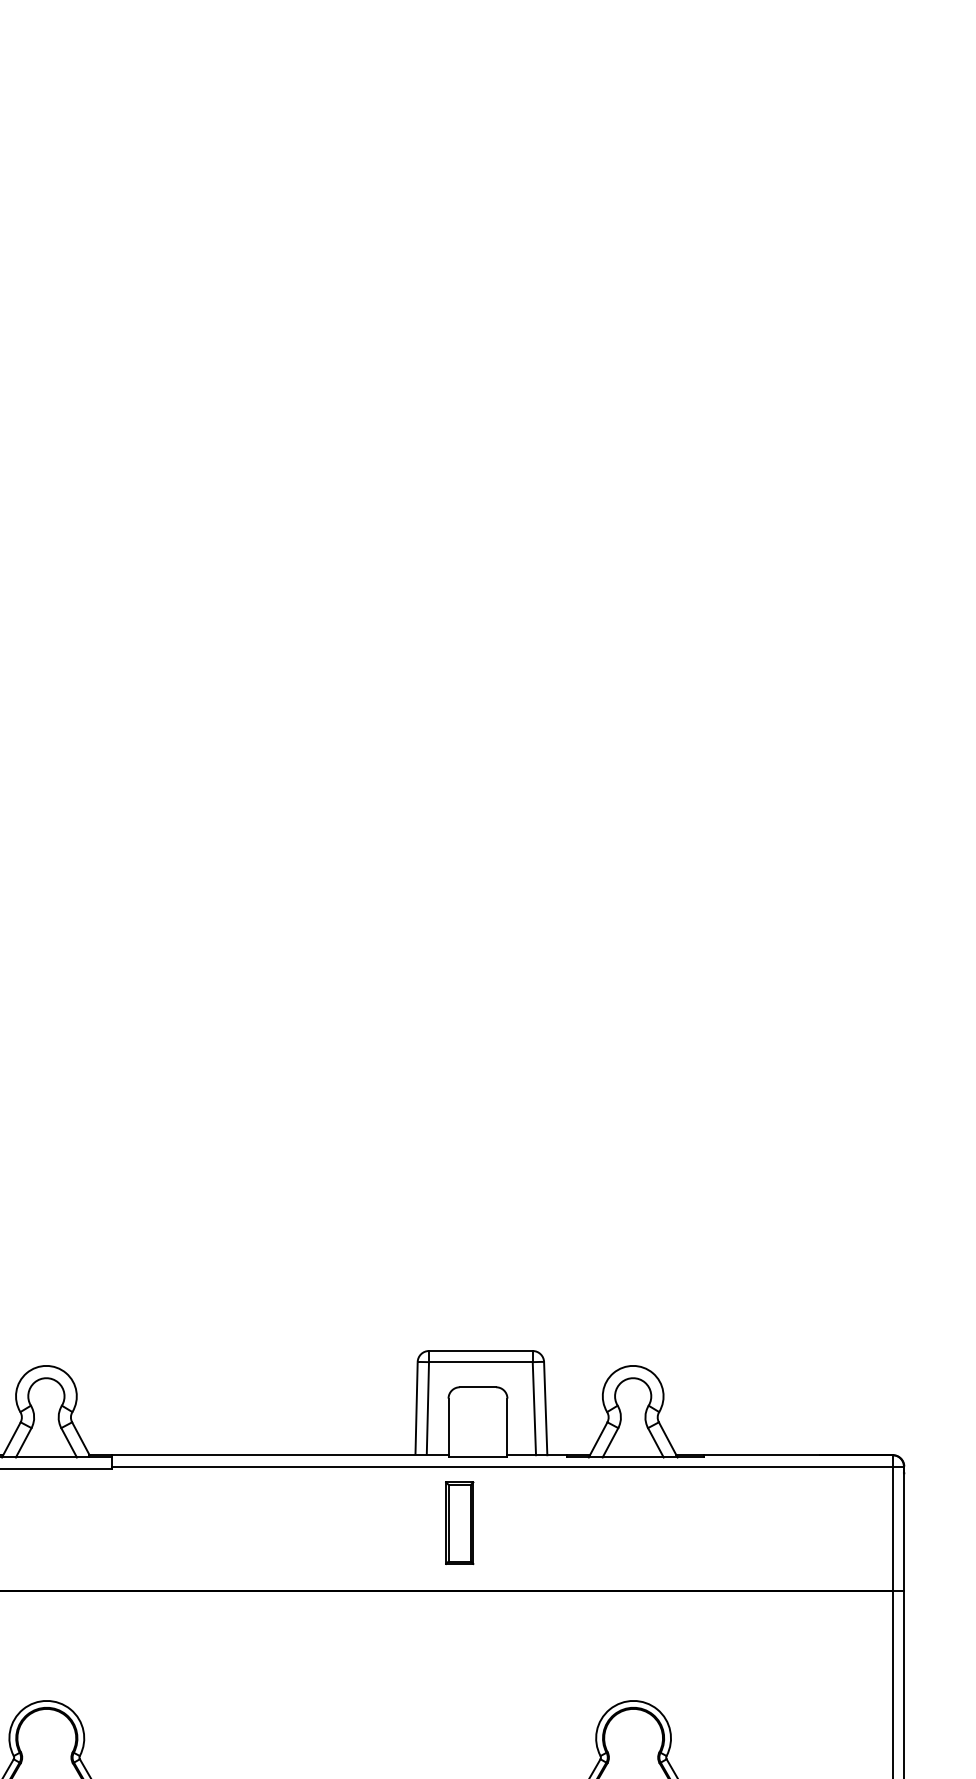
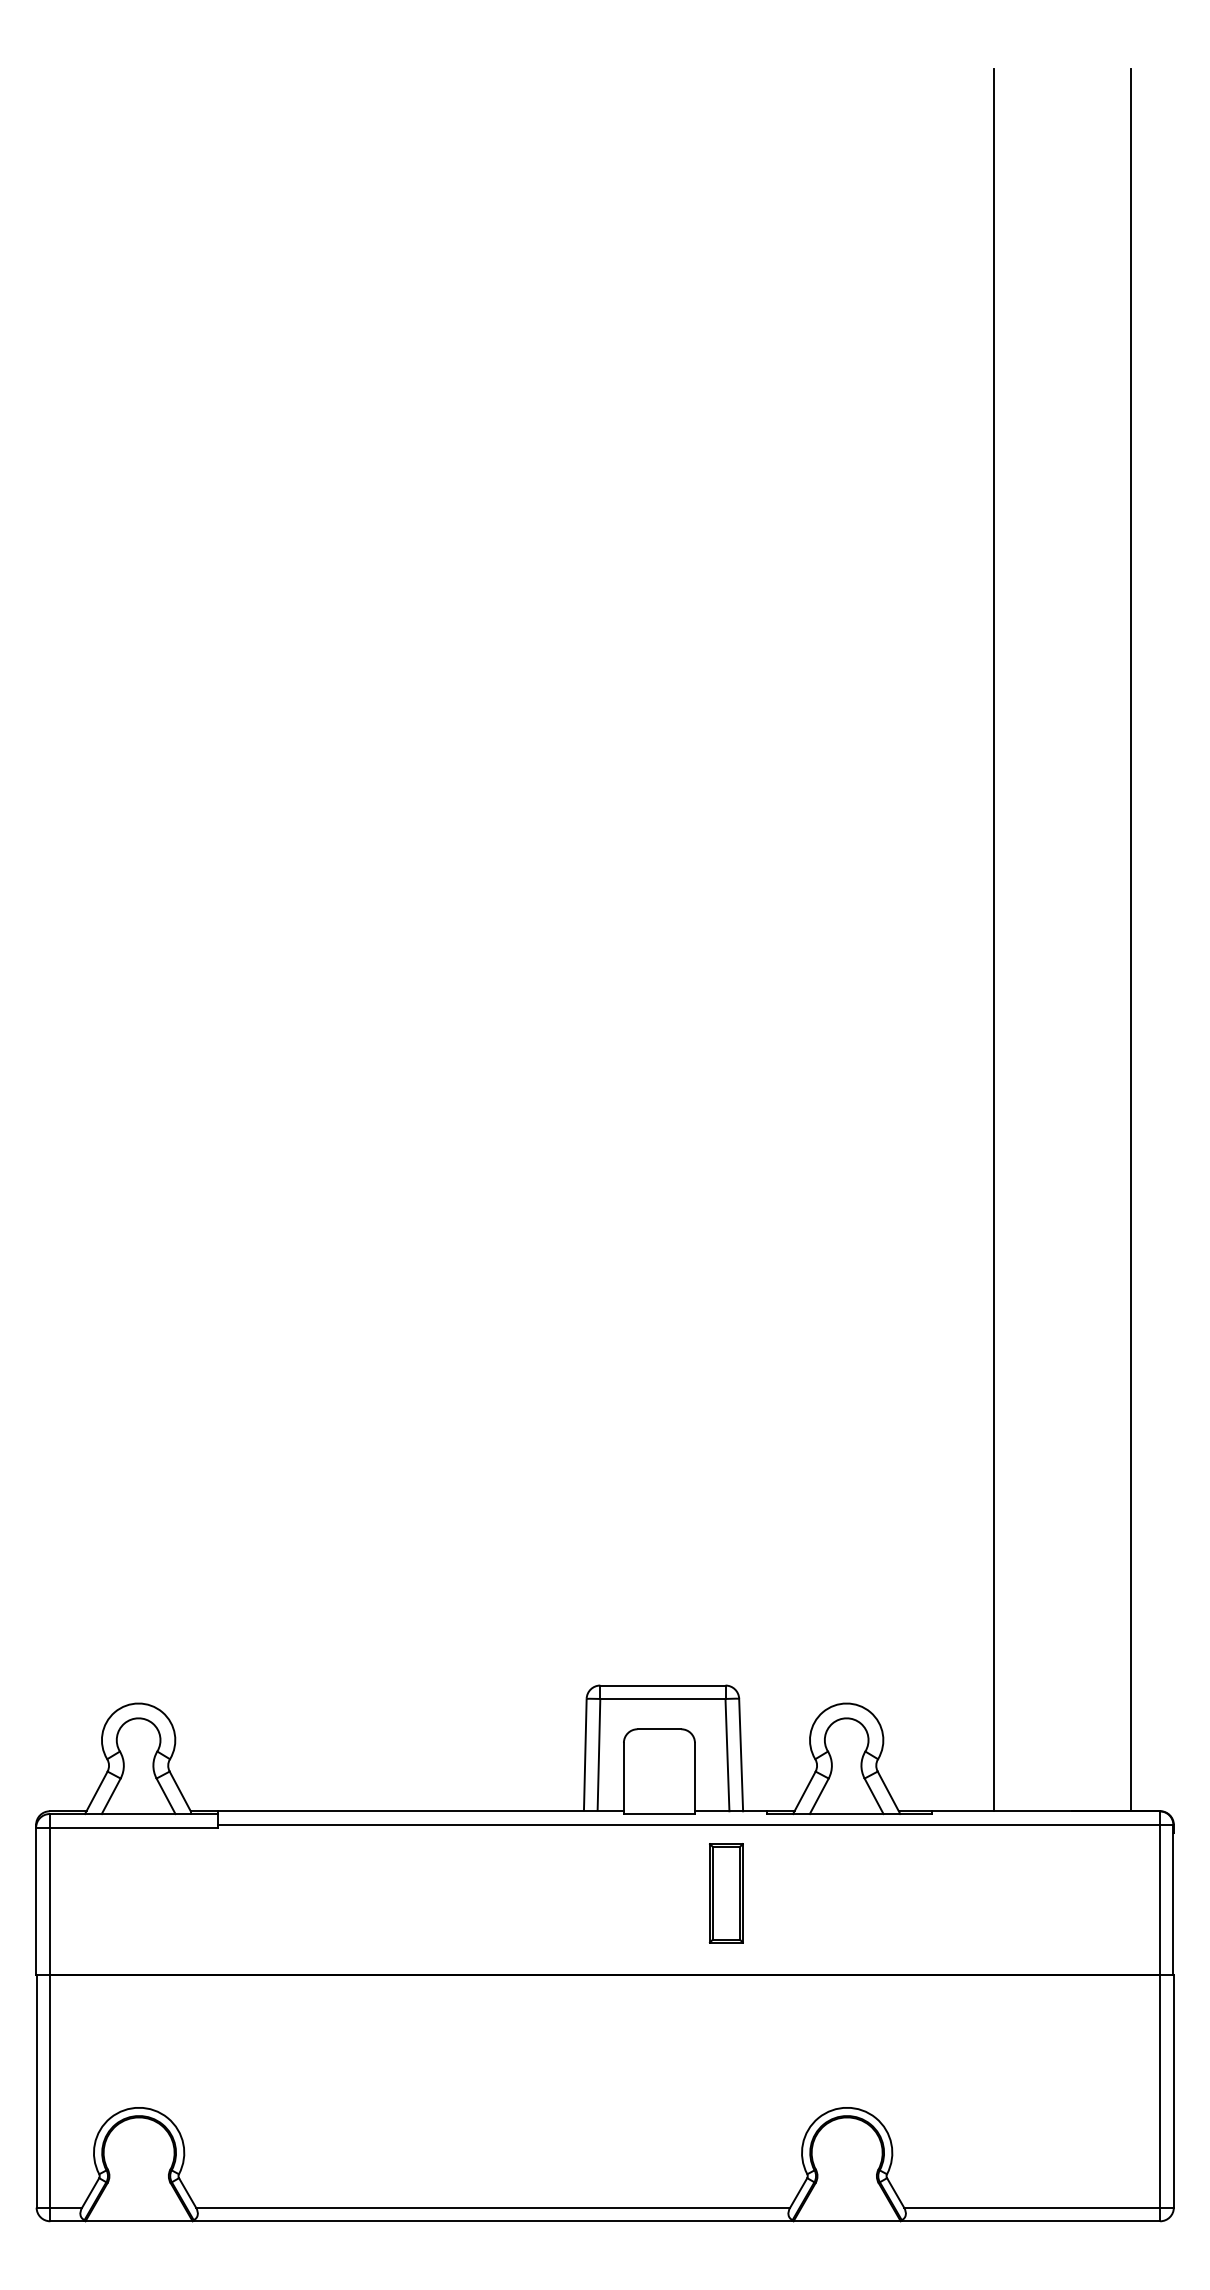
line: (754, 732) -> (993, 939), added
line: (868, 732) -> (1130, 939), added
part: (459, 1523) -> (725, 1893), moved

